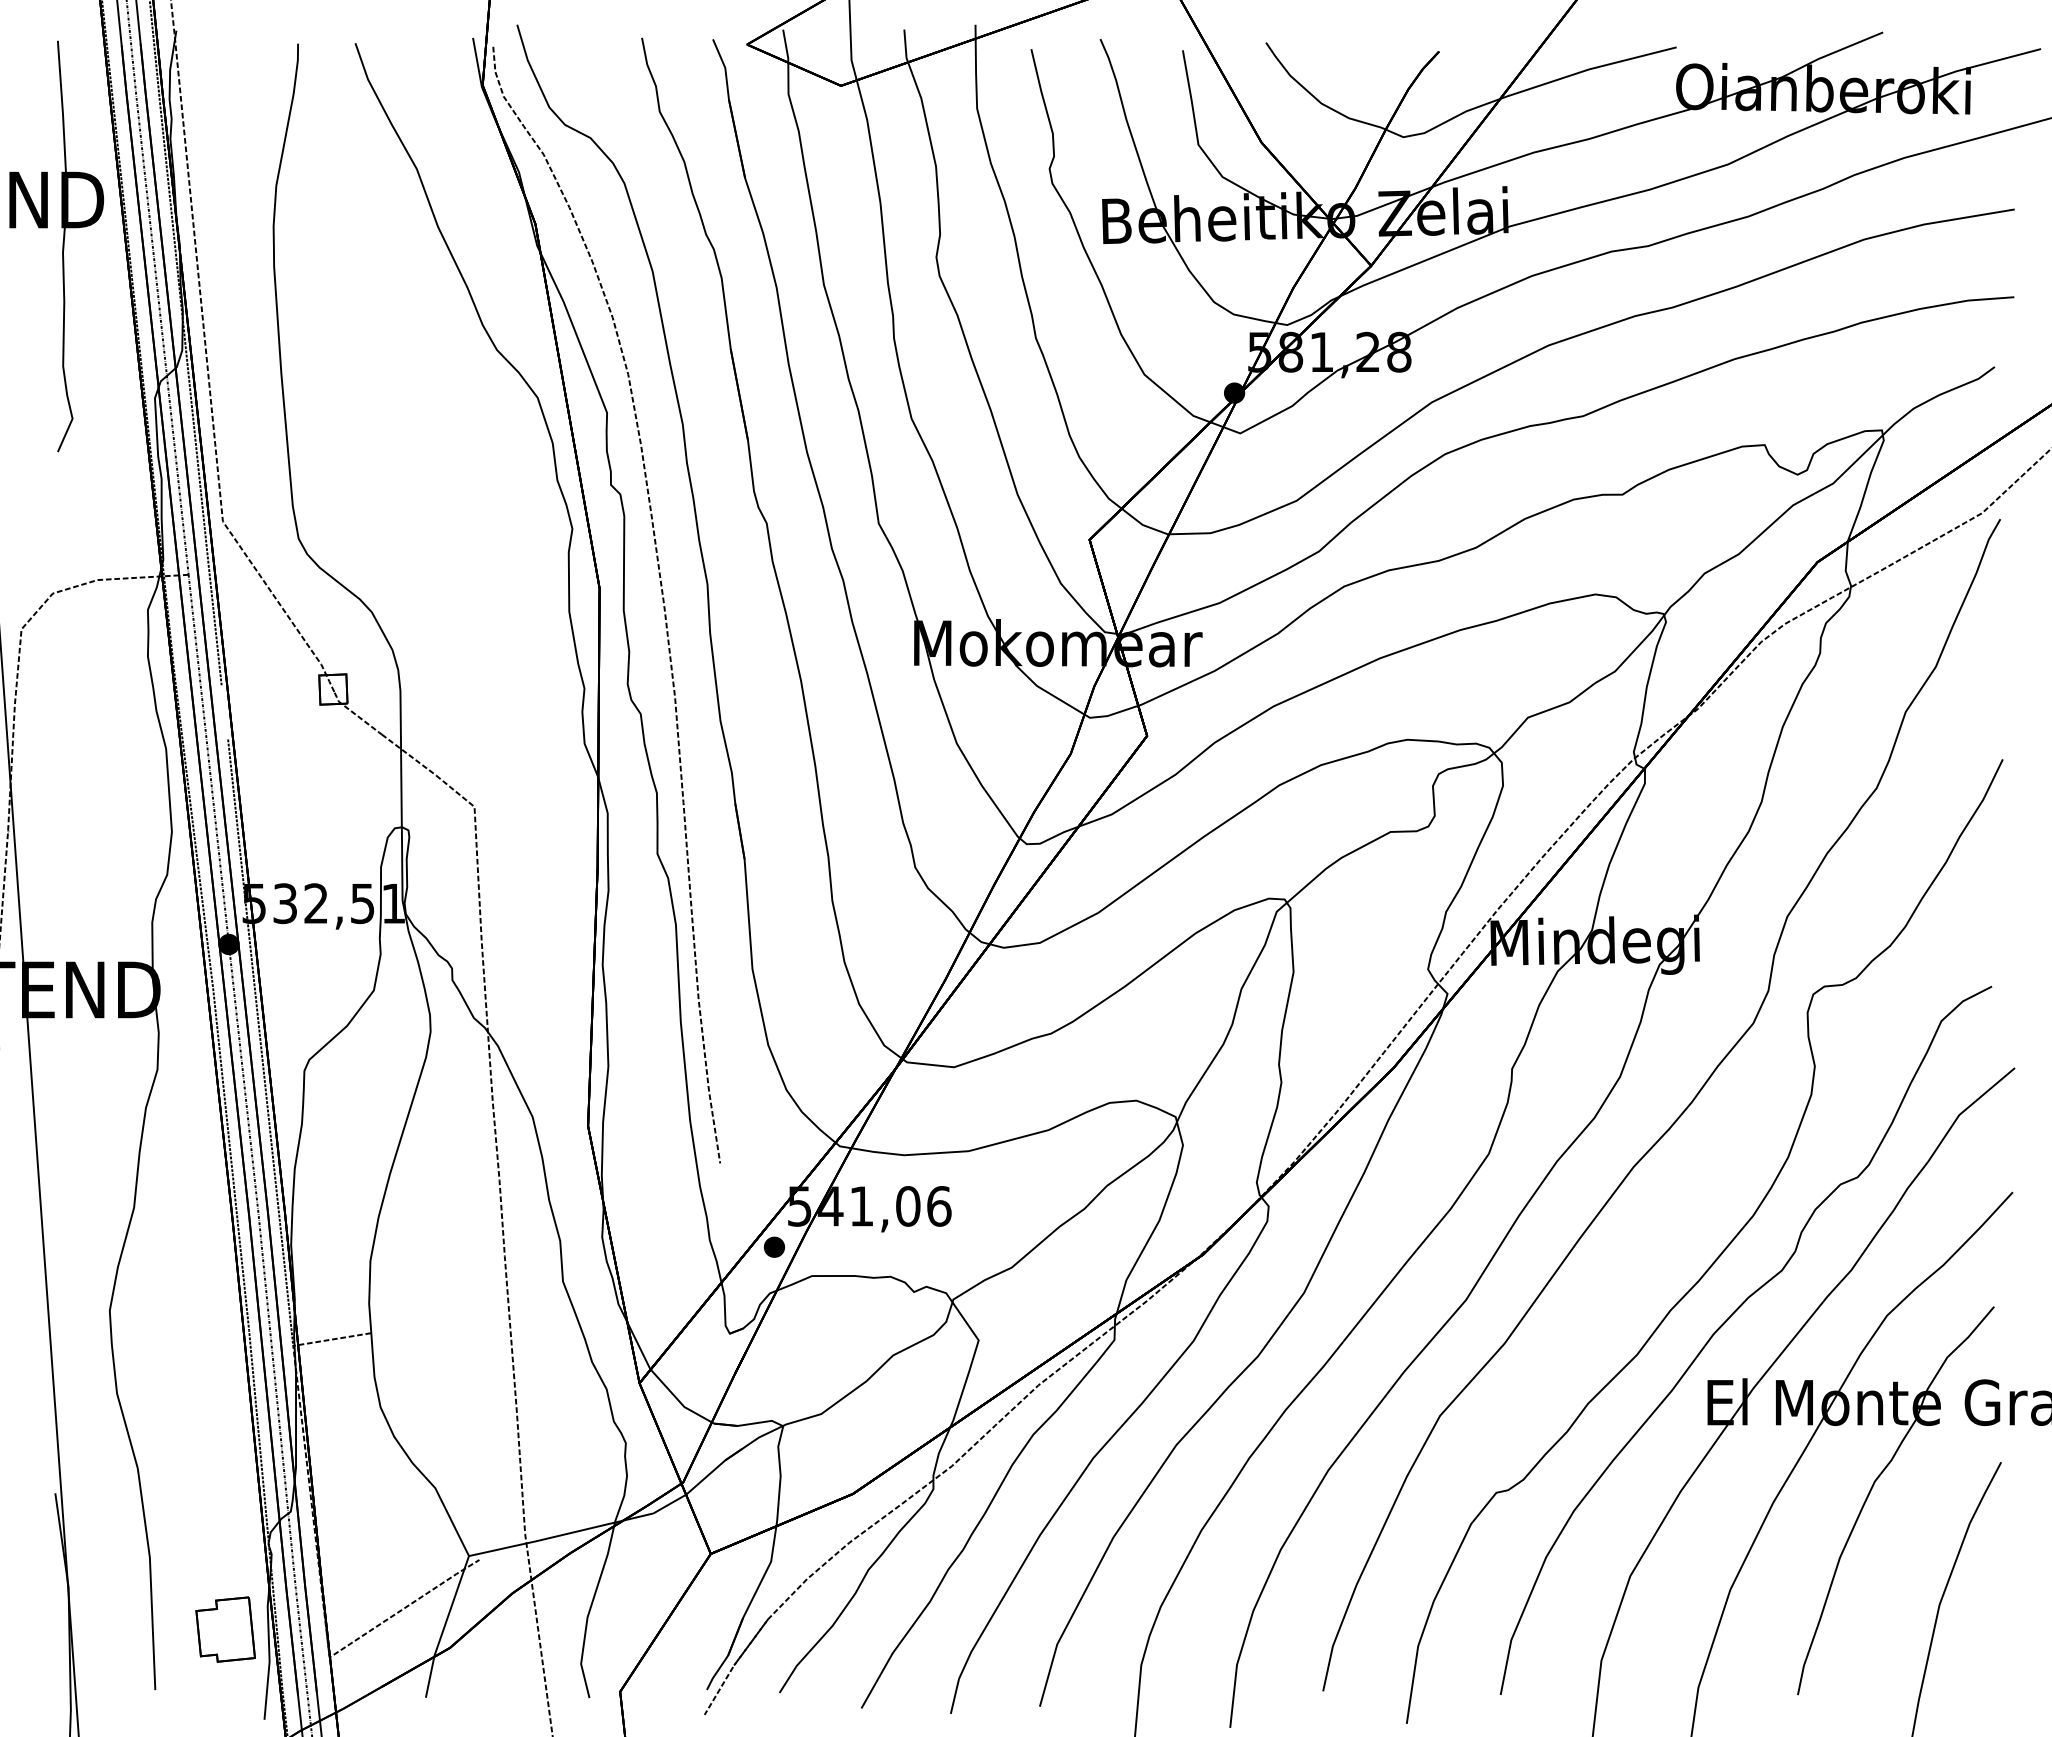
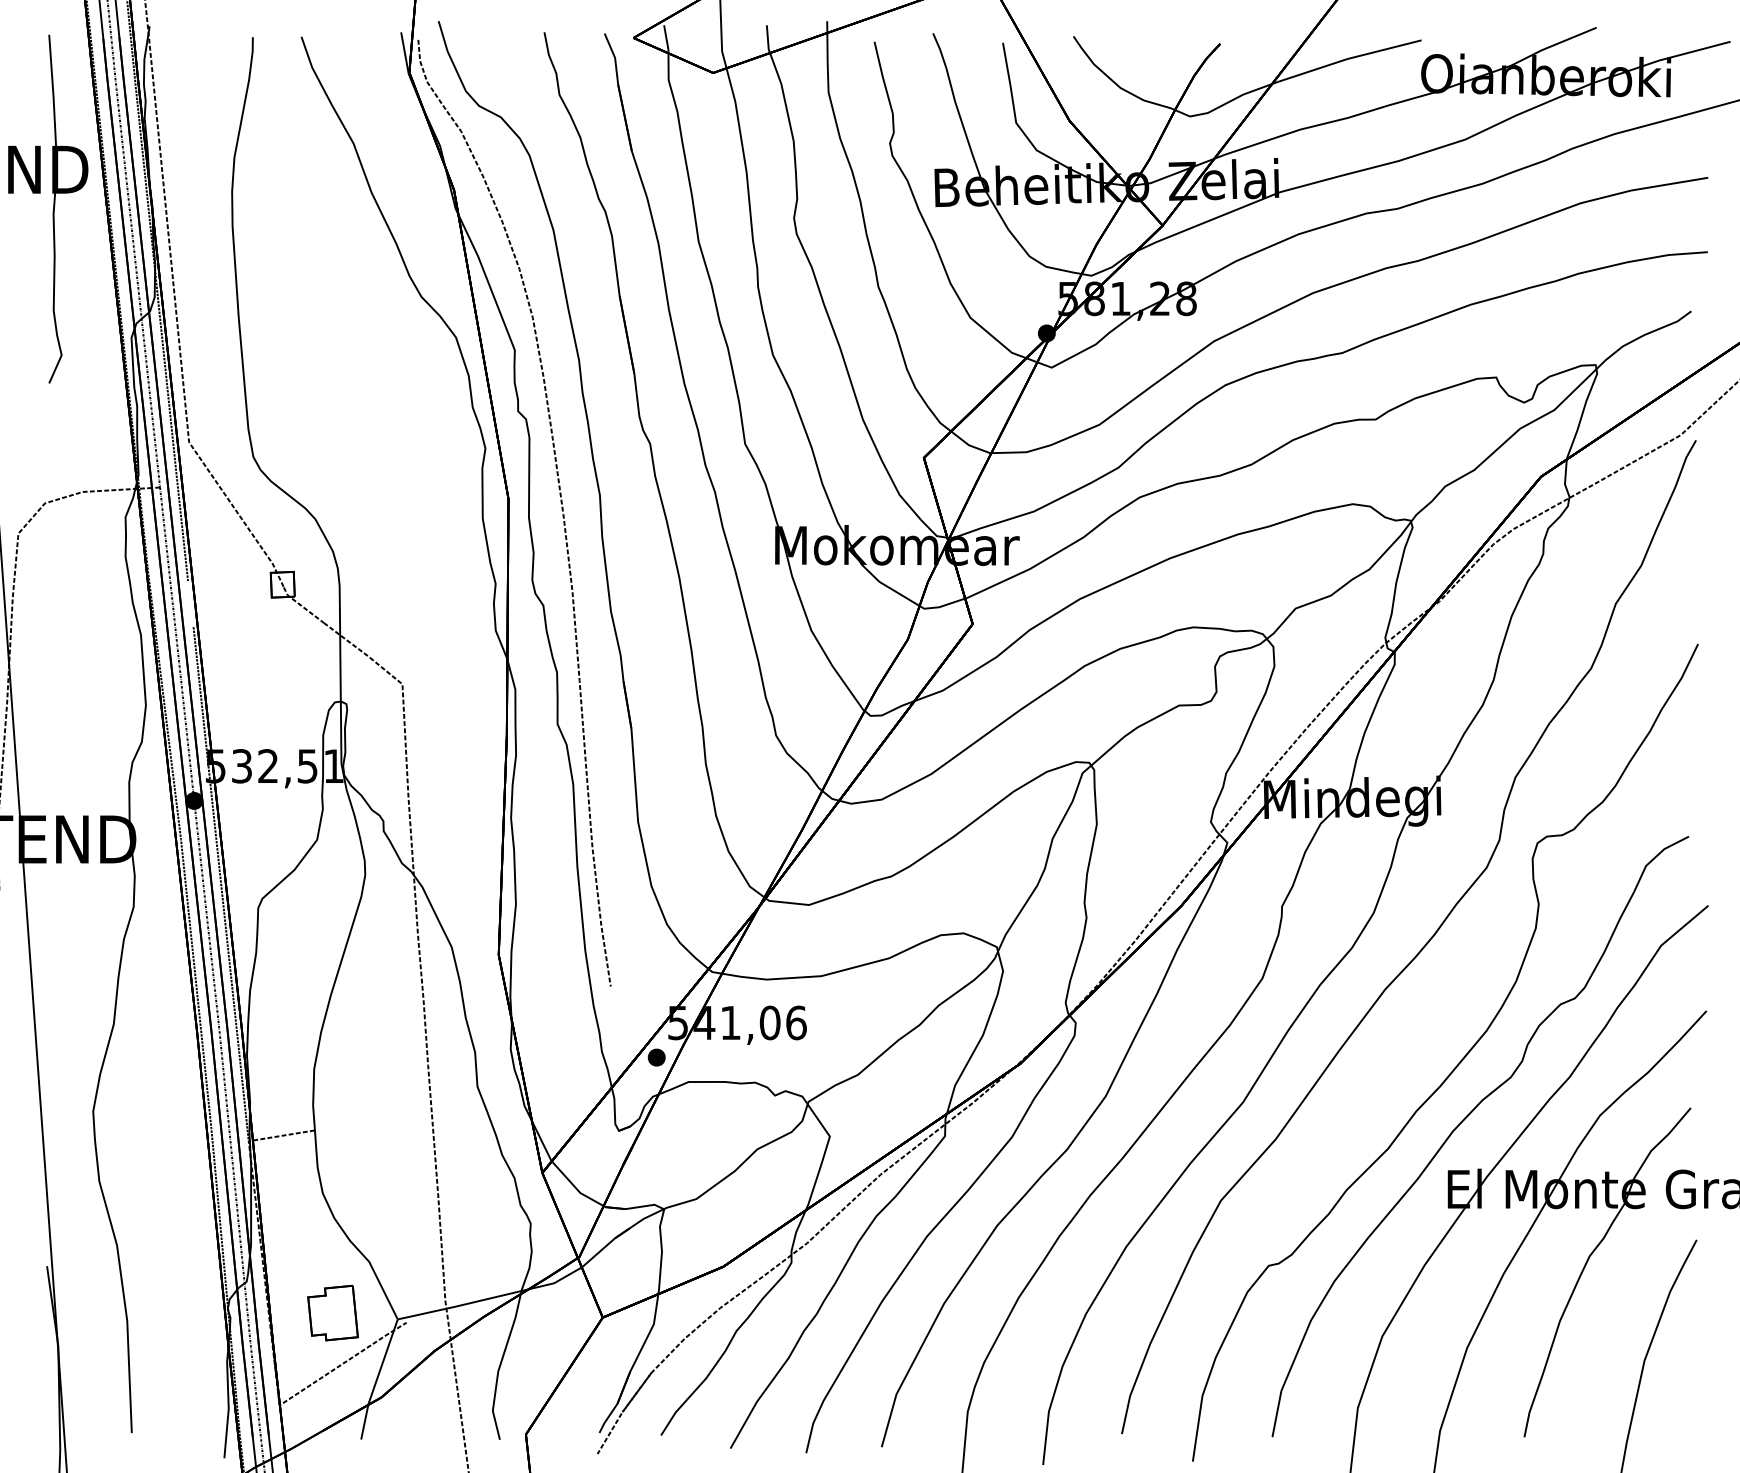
part: (225, 1629) -> (332, 1313), moved

